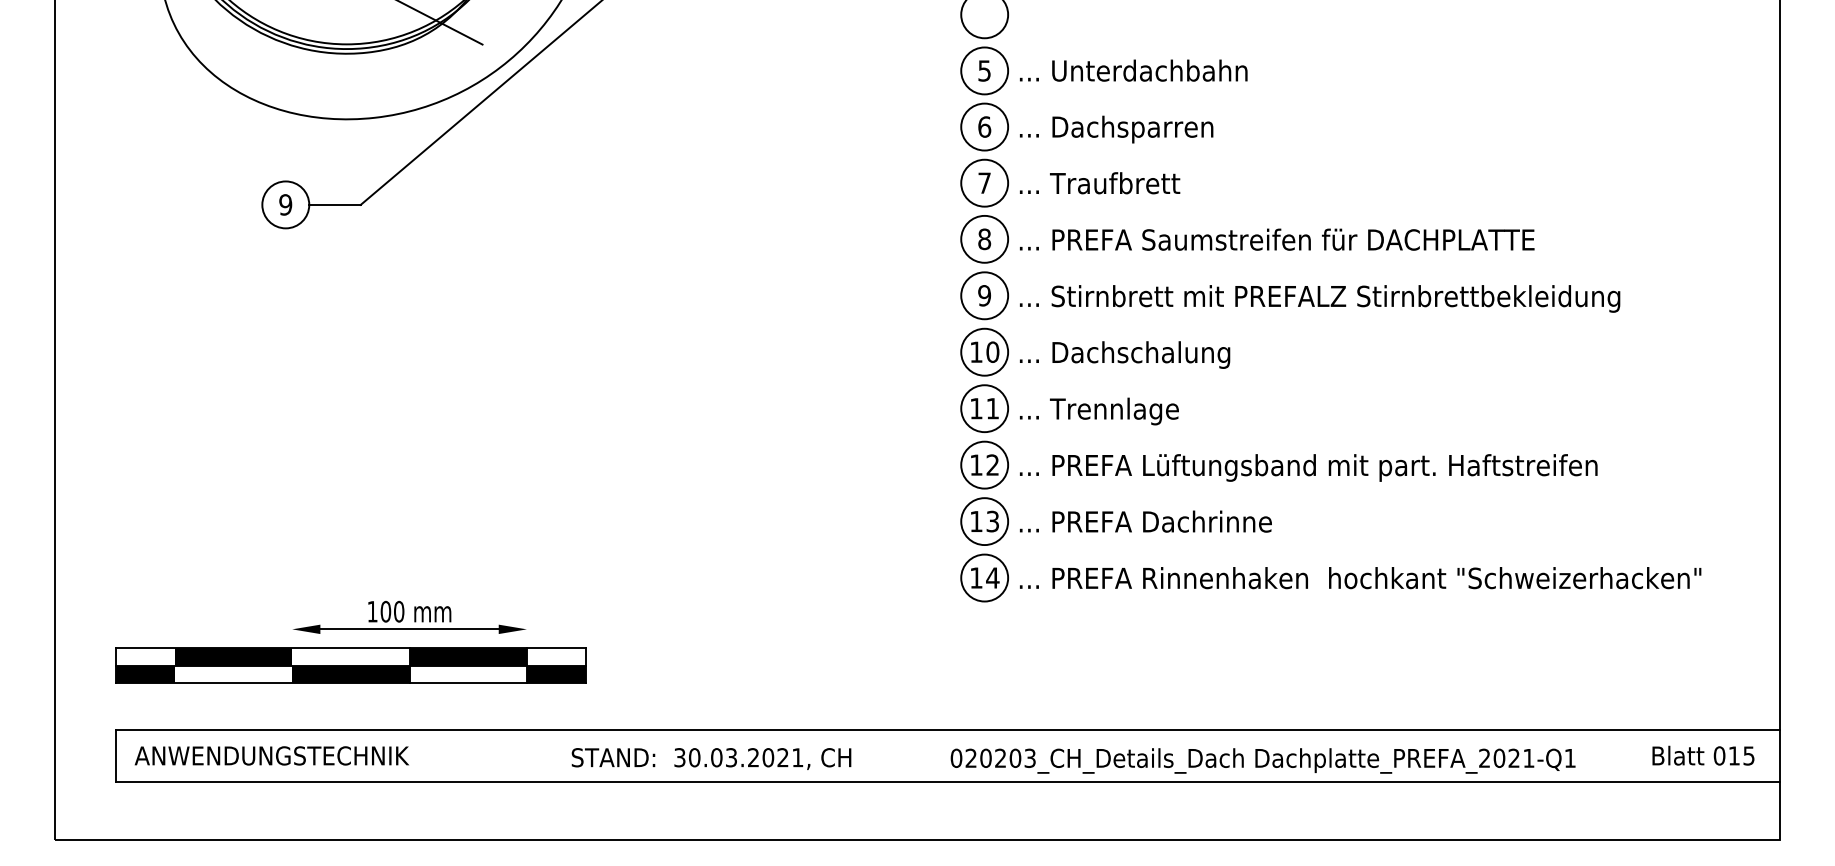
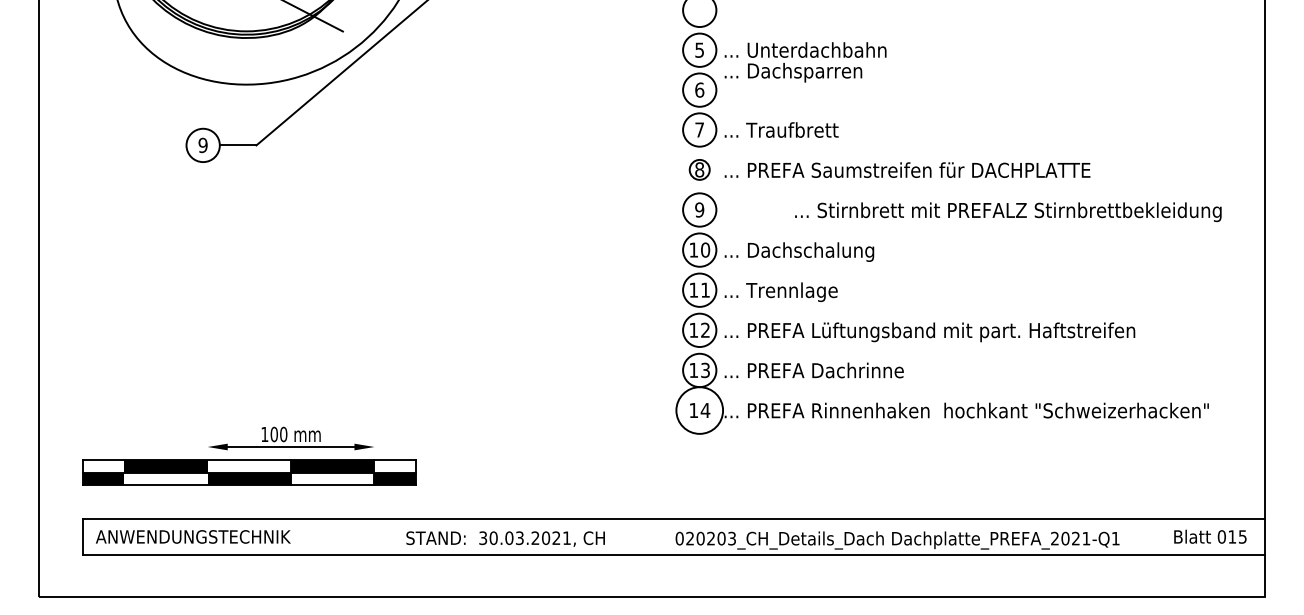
text: (1116, 129) -> (793, 72), moved
circle: (984, 238) -> (699, 169), size x0.6
text: (1320, 298) -> (1008, 211), moved
circle: (984, 577) -> (699, 410), size x1.4

